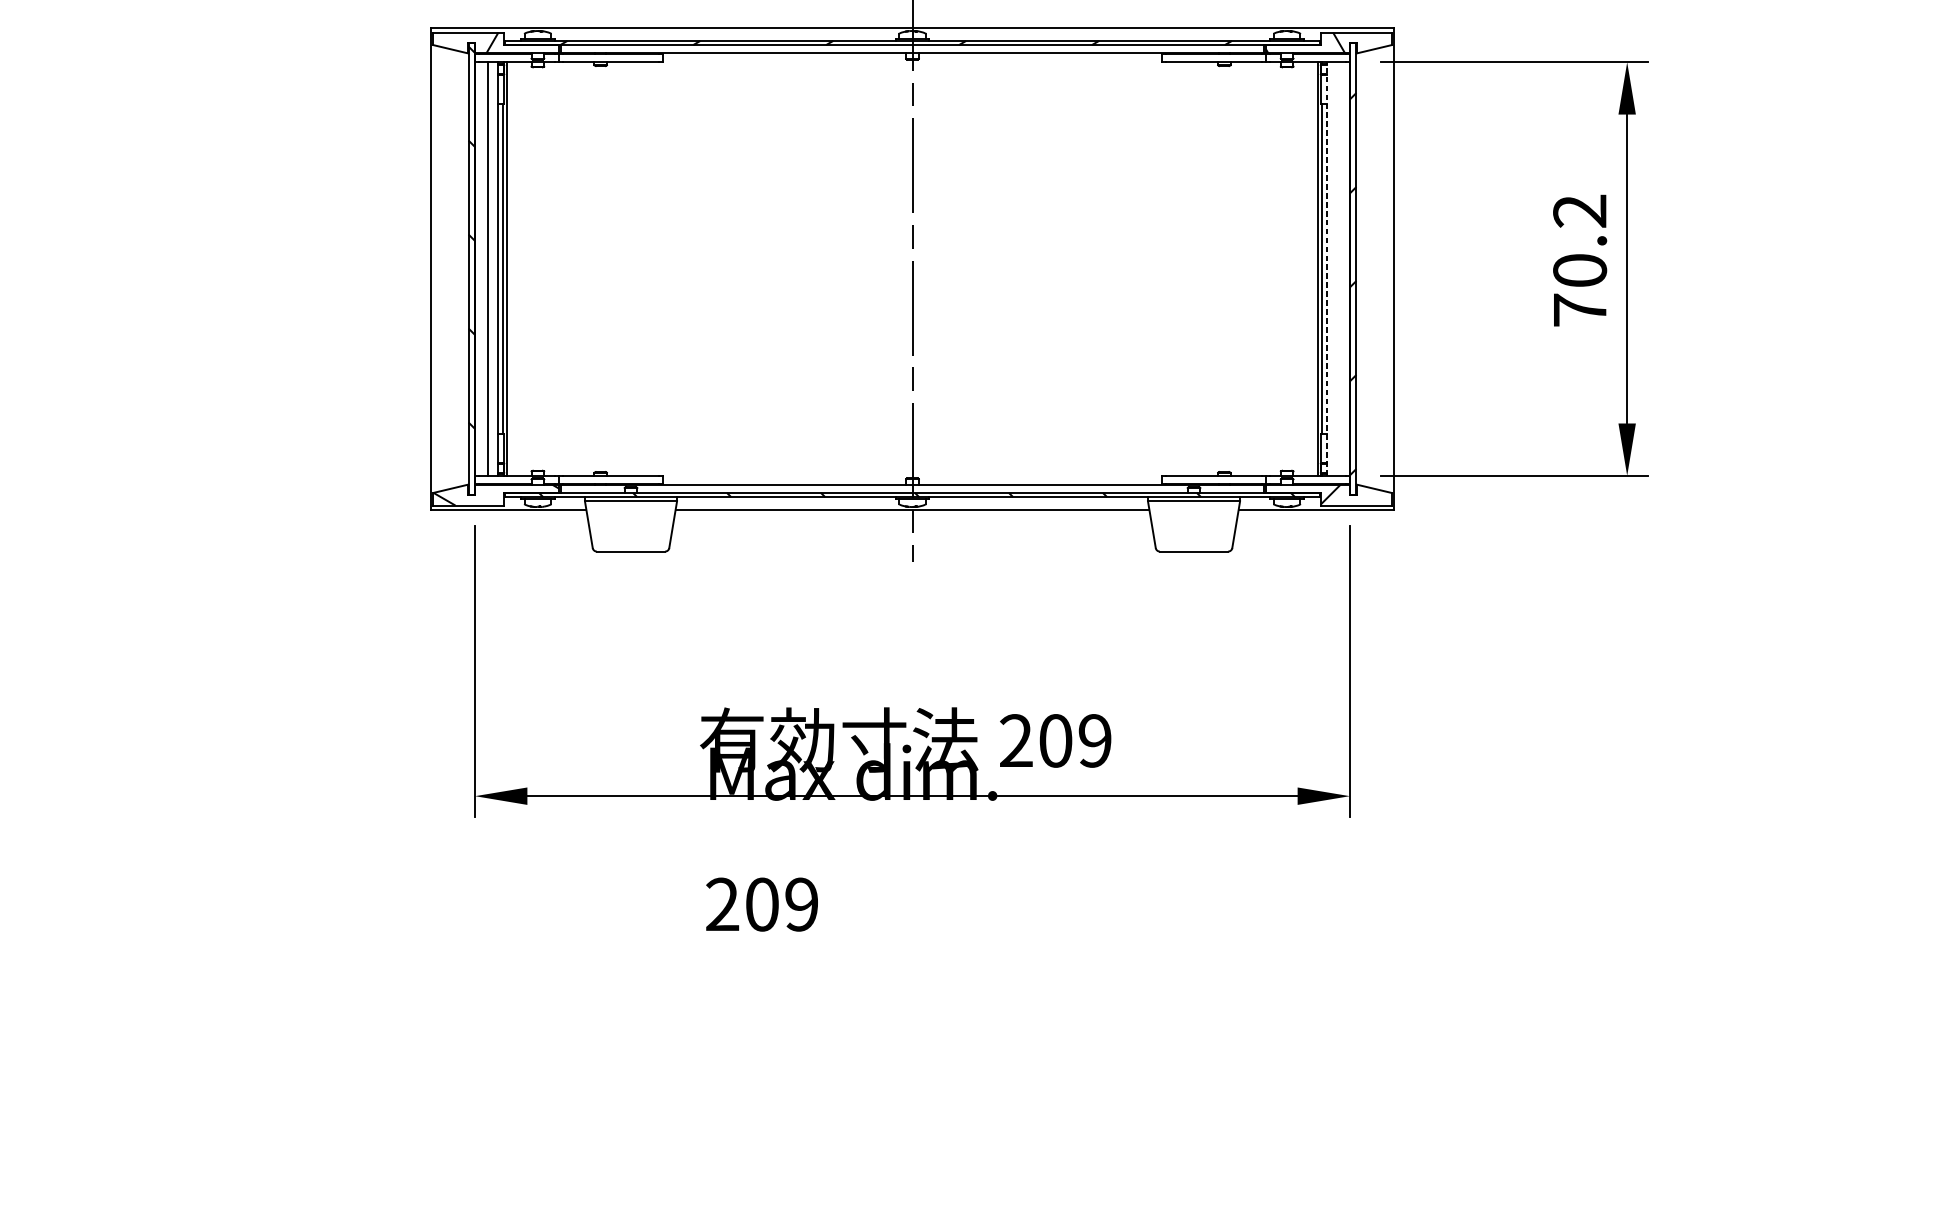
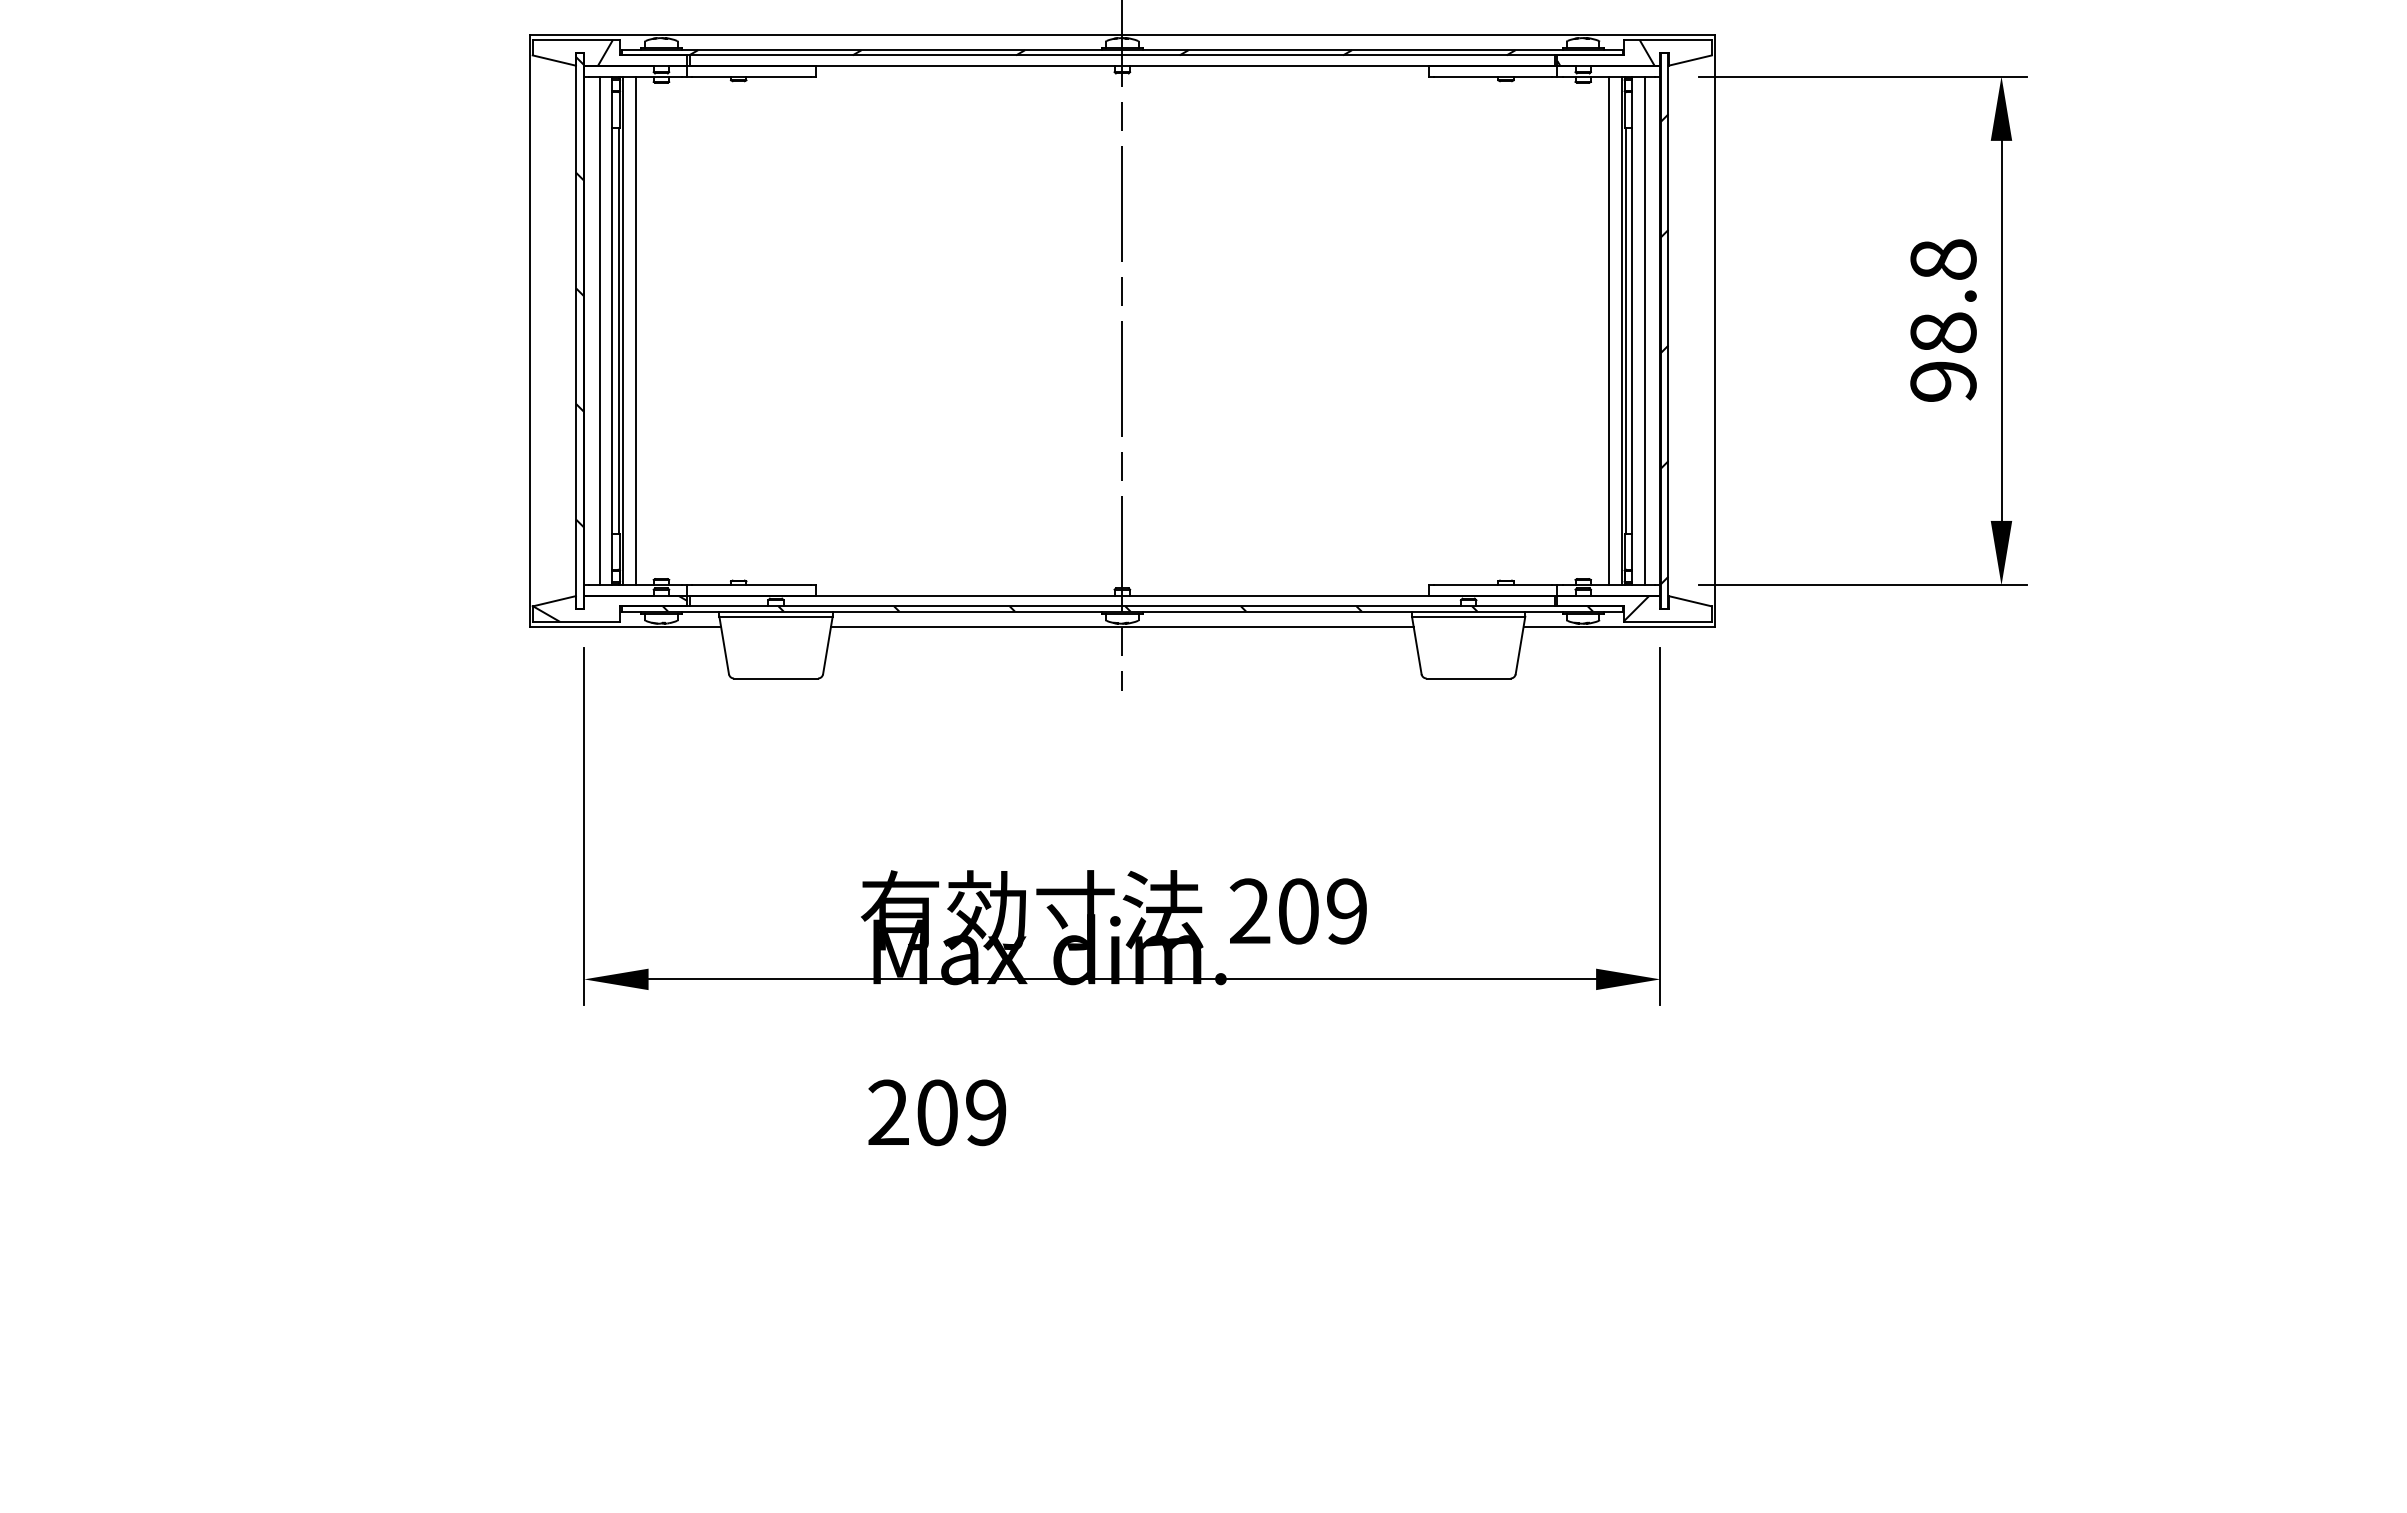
text: (1580, 260) -> (1943, 320), 70.2 -> 98.8
line: (516, 268) -> (635, 330), added
line: (1307, 268) -> (1608, 330), added
line: (1327, 268) -> (1632, 330), dashed -> solid
line: (1337, 268) -> (1645, 330), added

